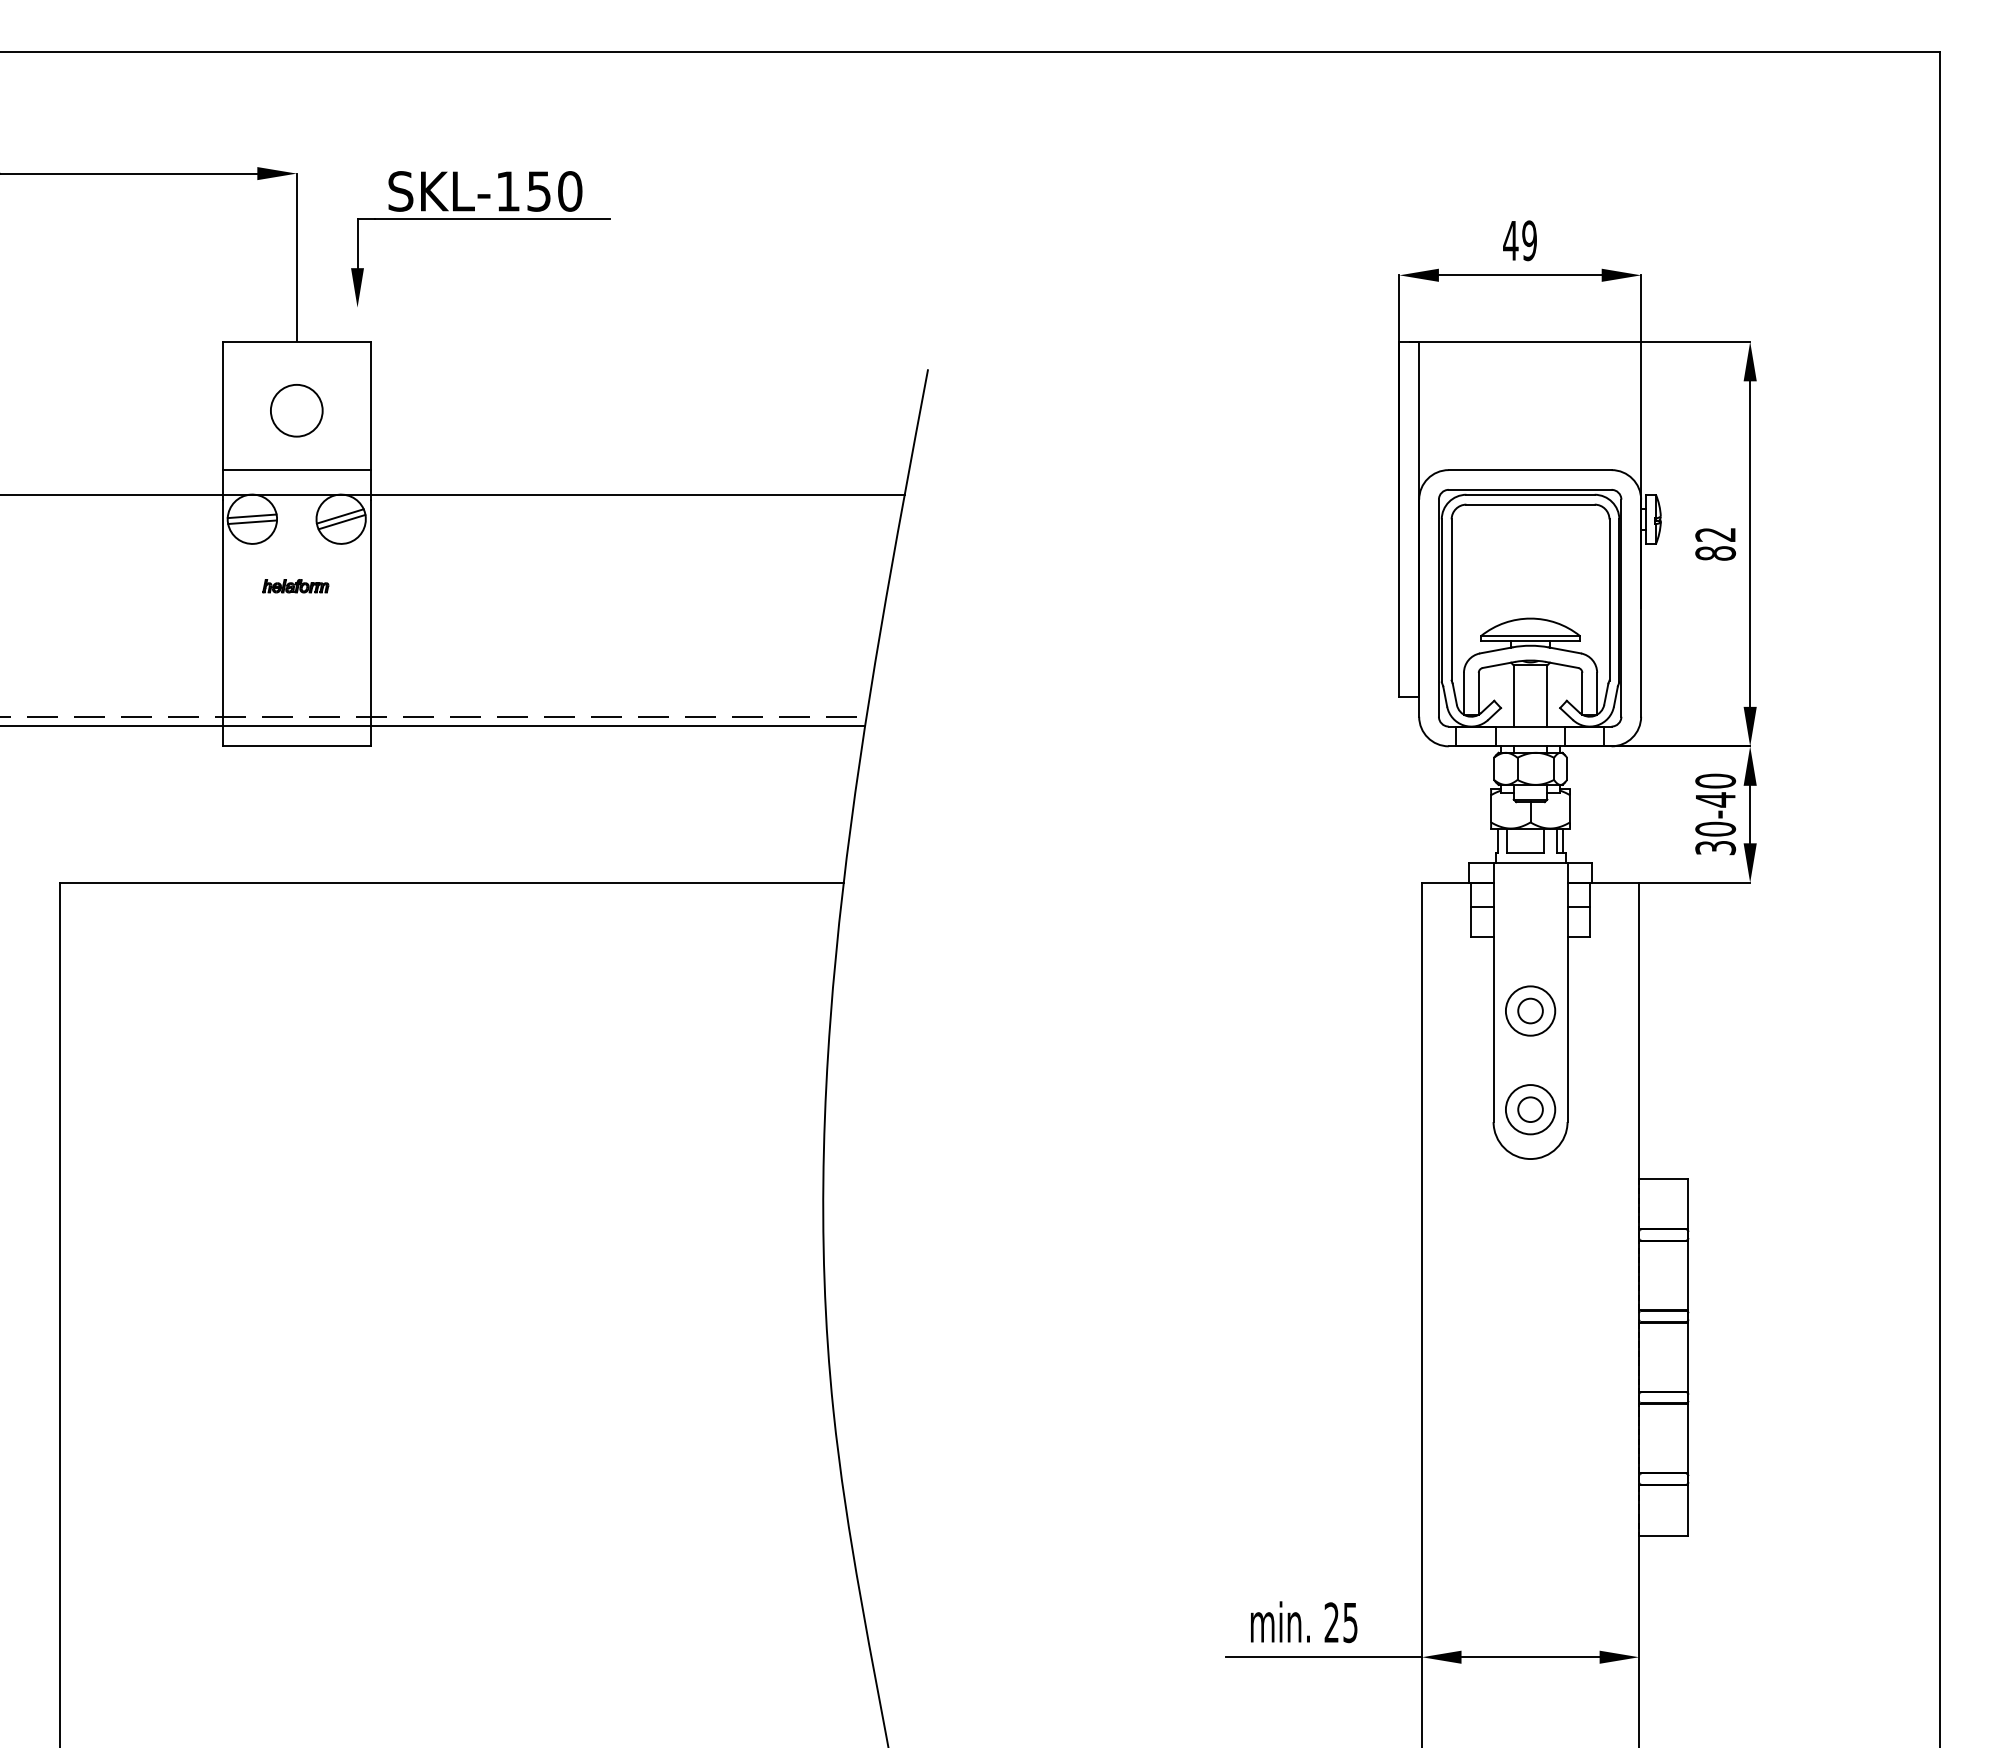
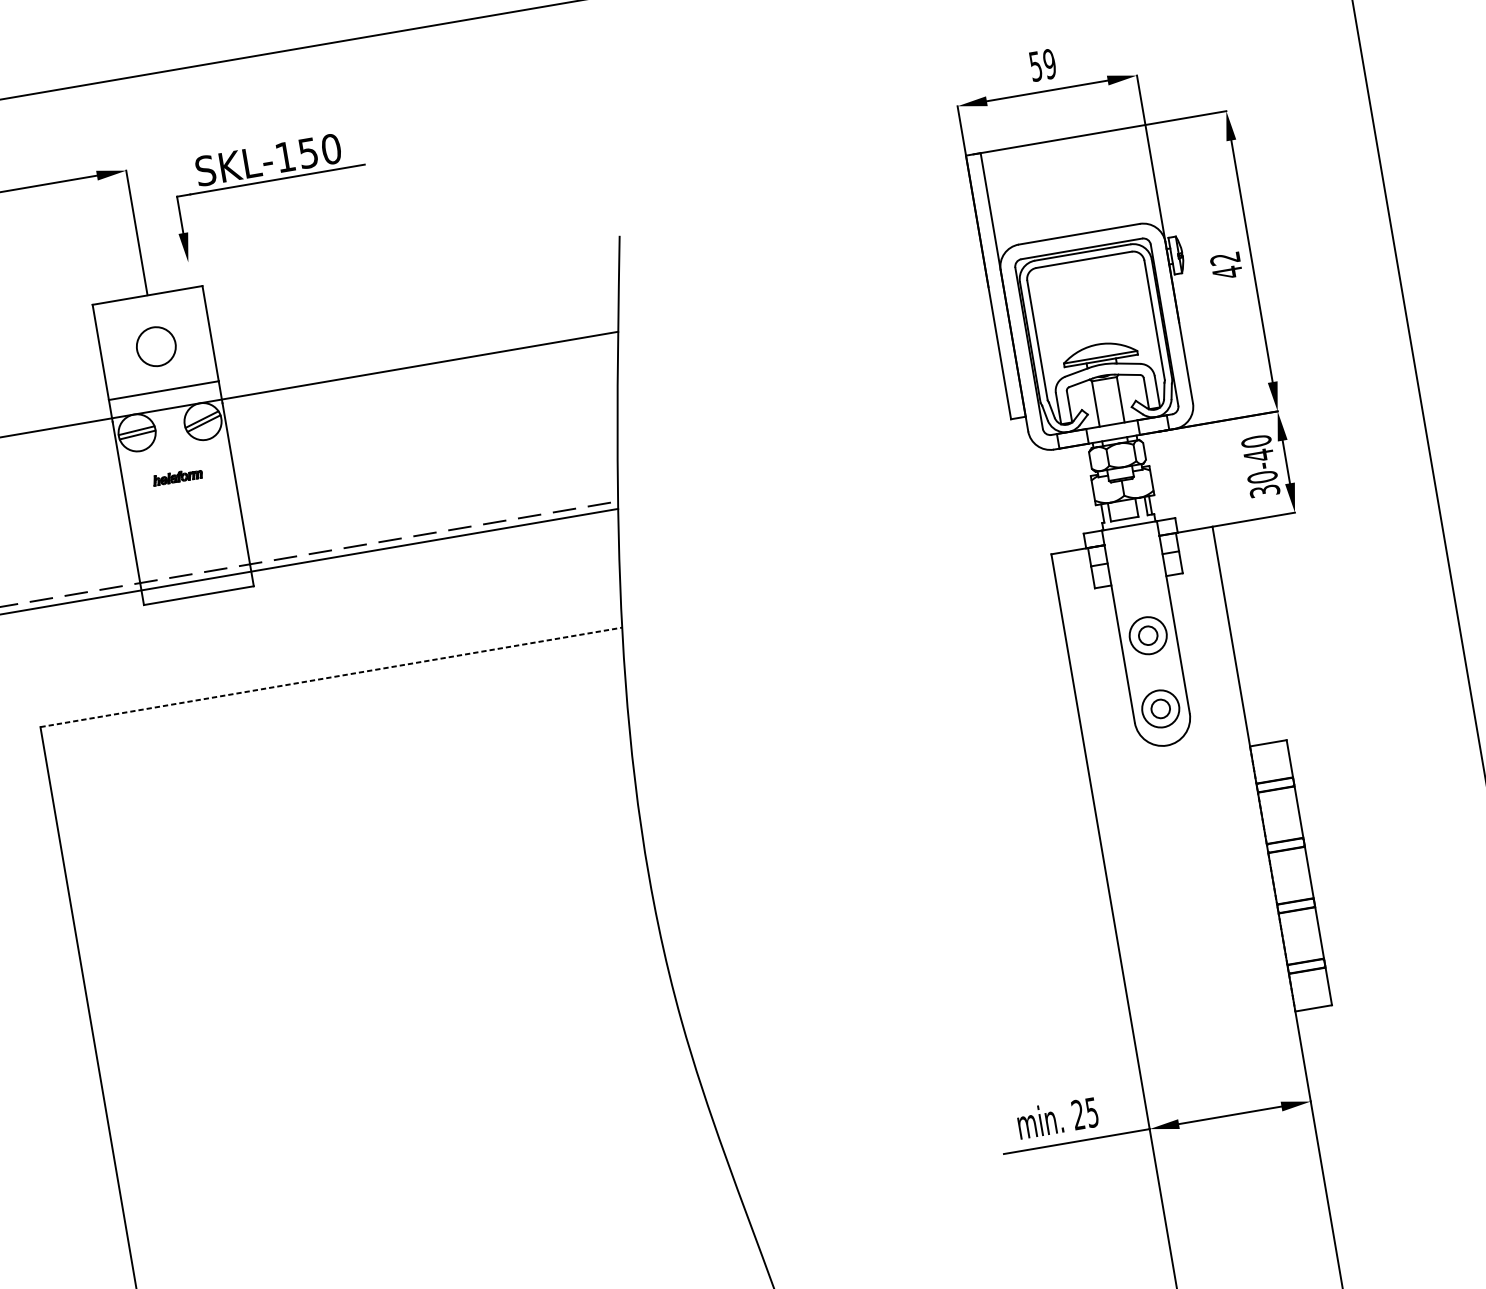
text: (1510, 241) -> (1035, 67), 49 -> 59
text: (1715, 553) -> (1227, 272), 82 -> 42
line: (451, 882) -> (331, 677), solid -> dashed

